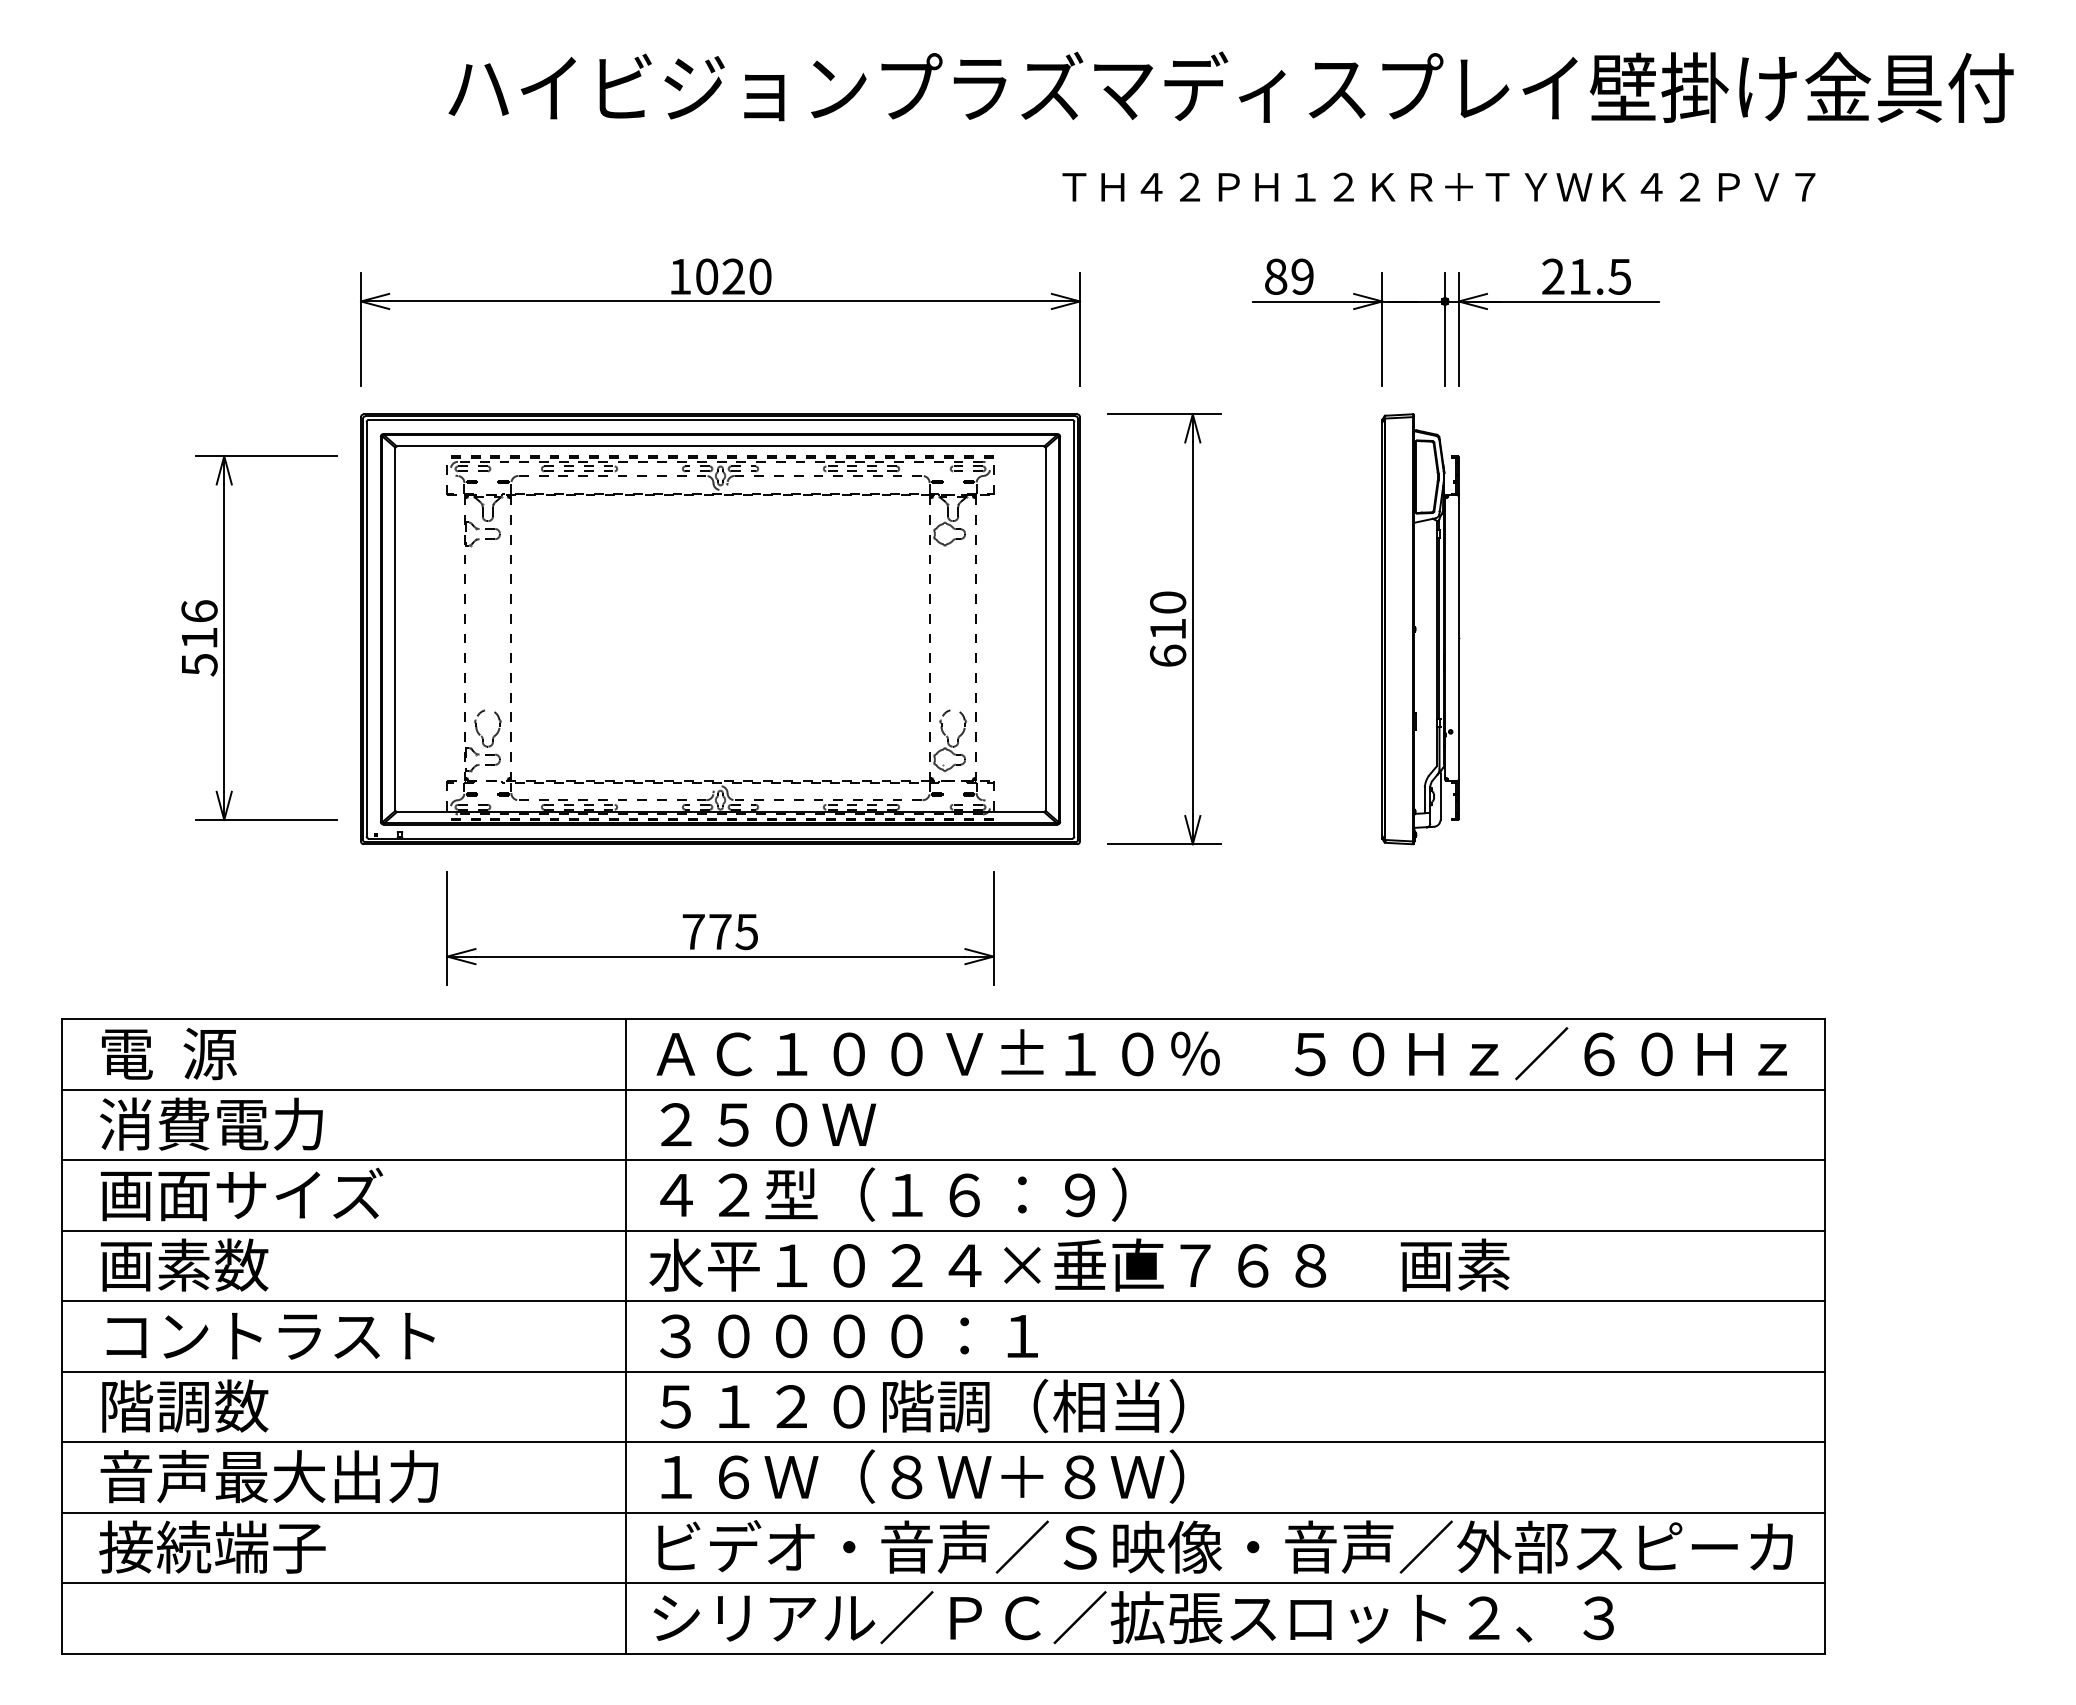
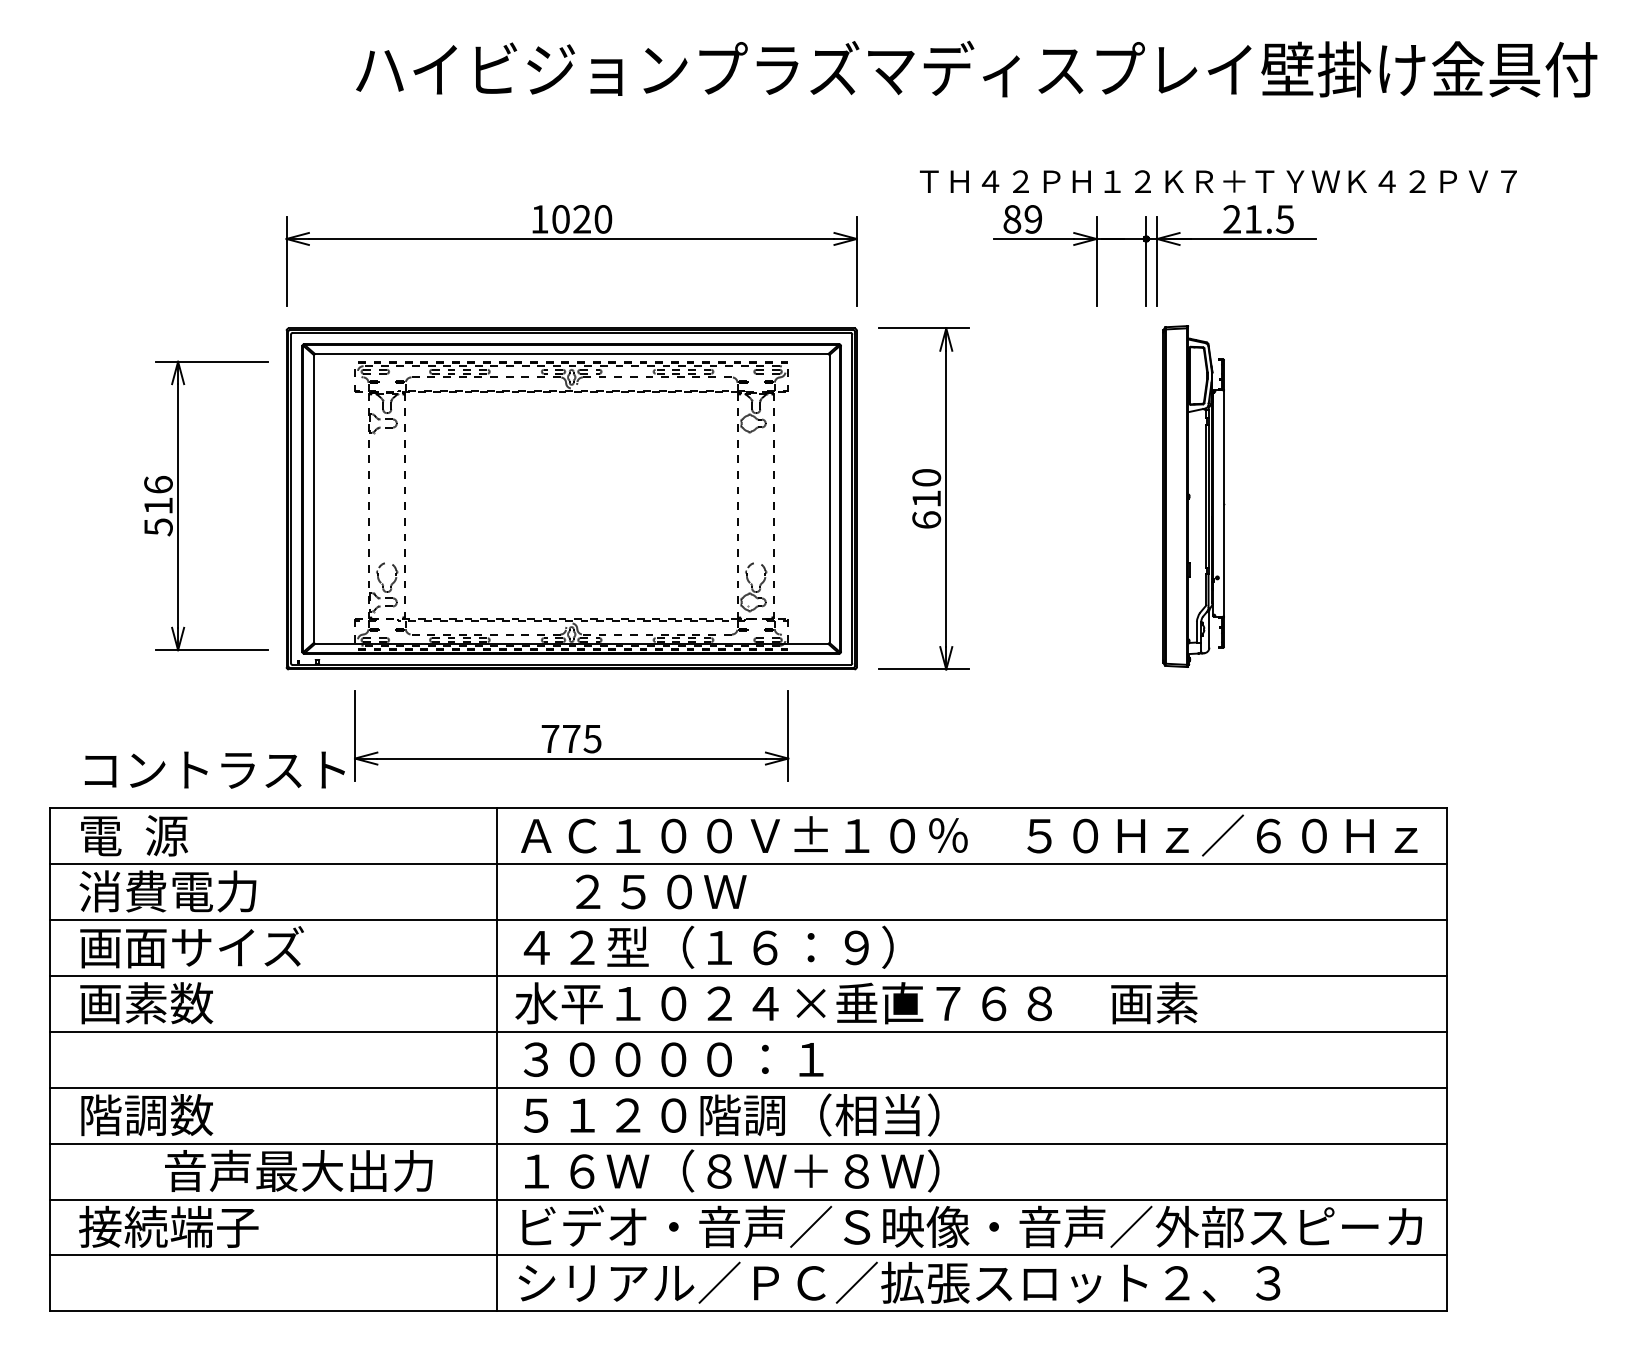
text: (1438, 186) -> (1218, 181), moved
part: (1420, 629) -> (1193, 496), moved
text: (768, 1124) -> (661, 891), moved
text: (270, 1336) -> (214, 770), moved
text: (269, 1476) -> (298, 1170), moved

